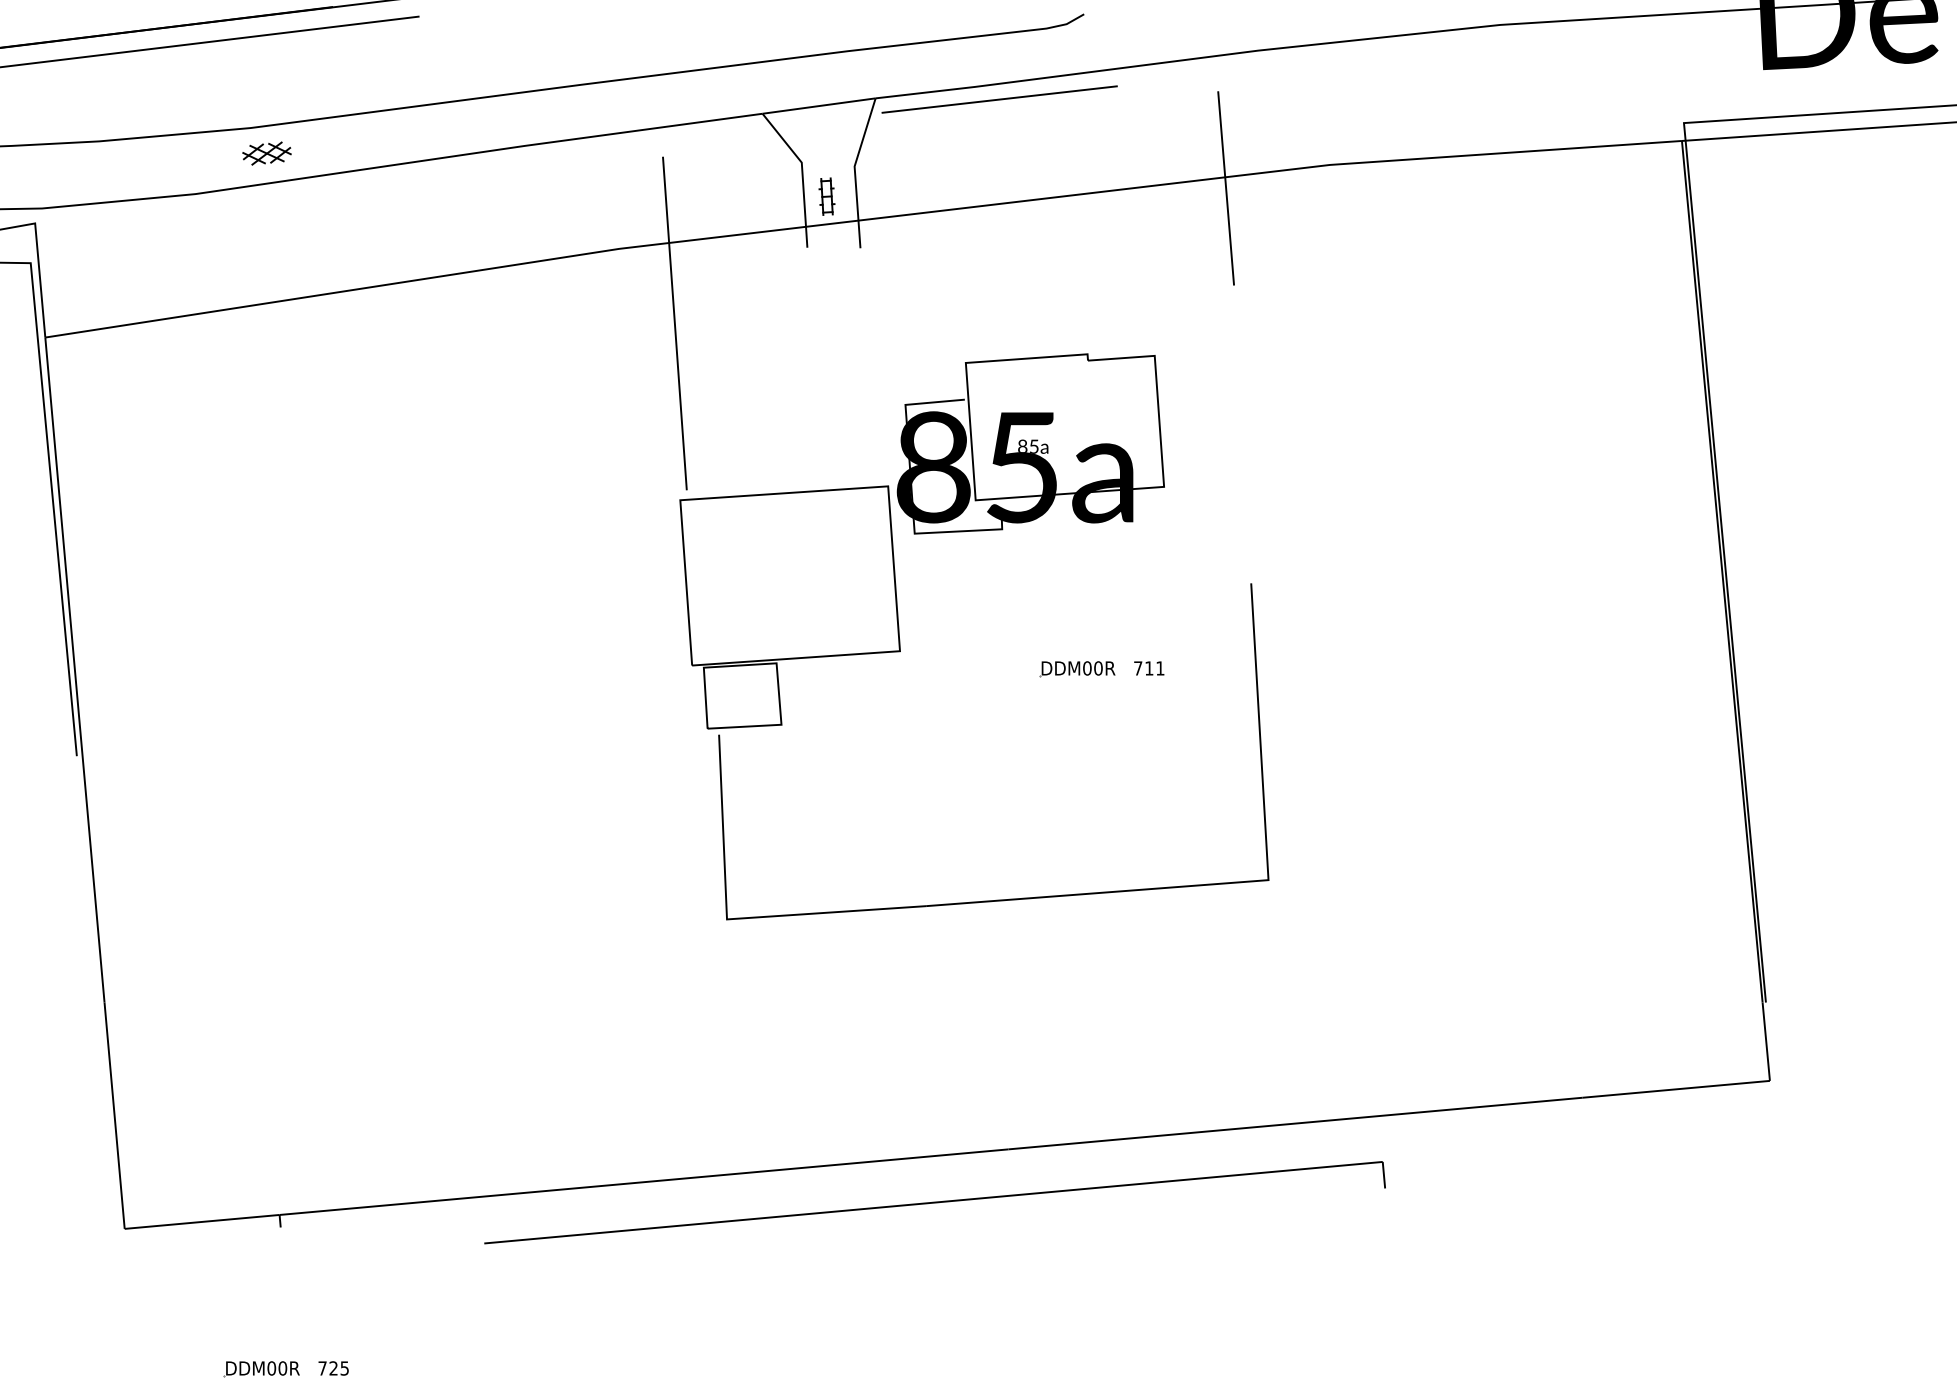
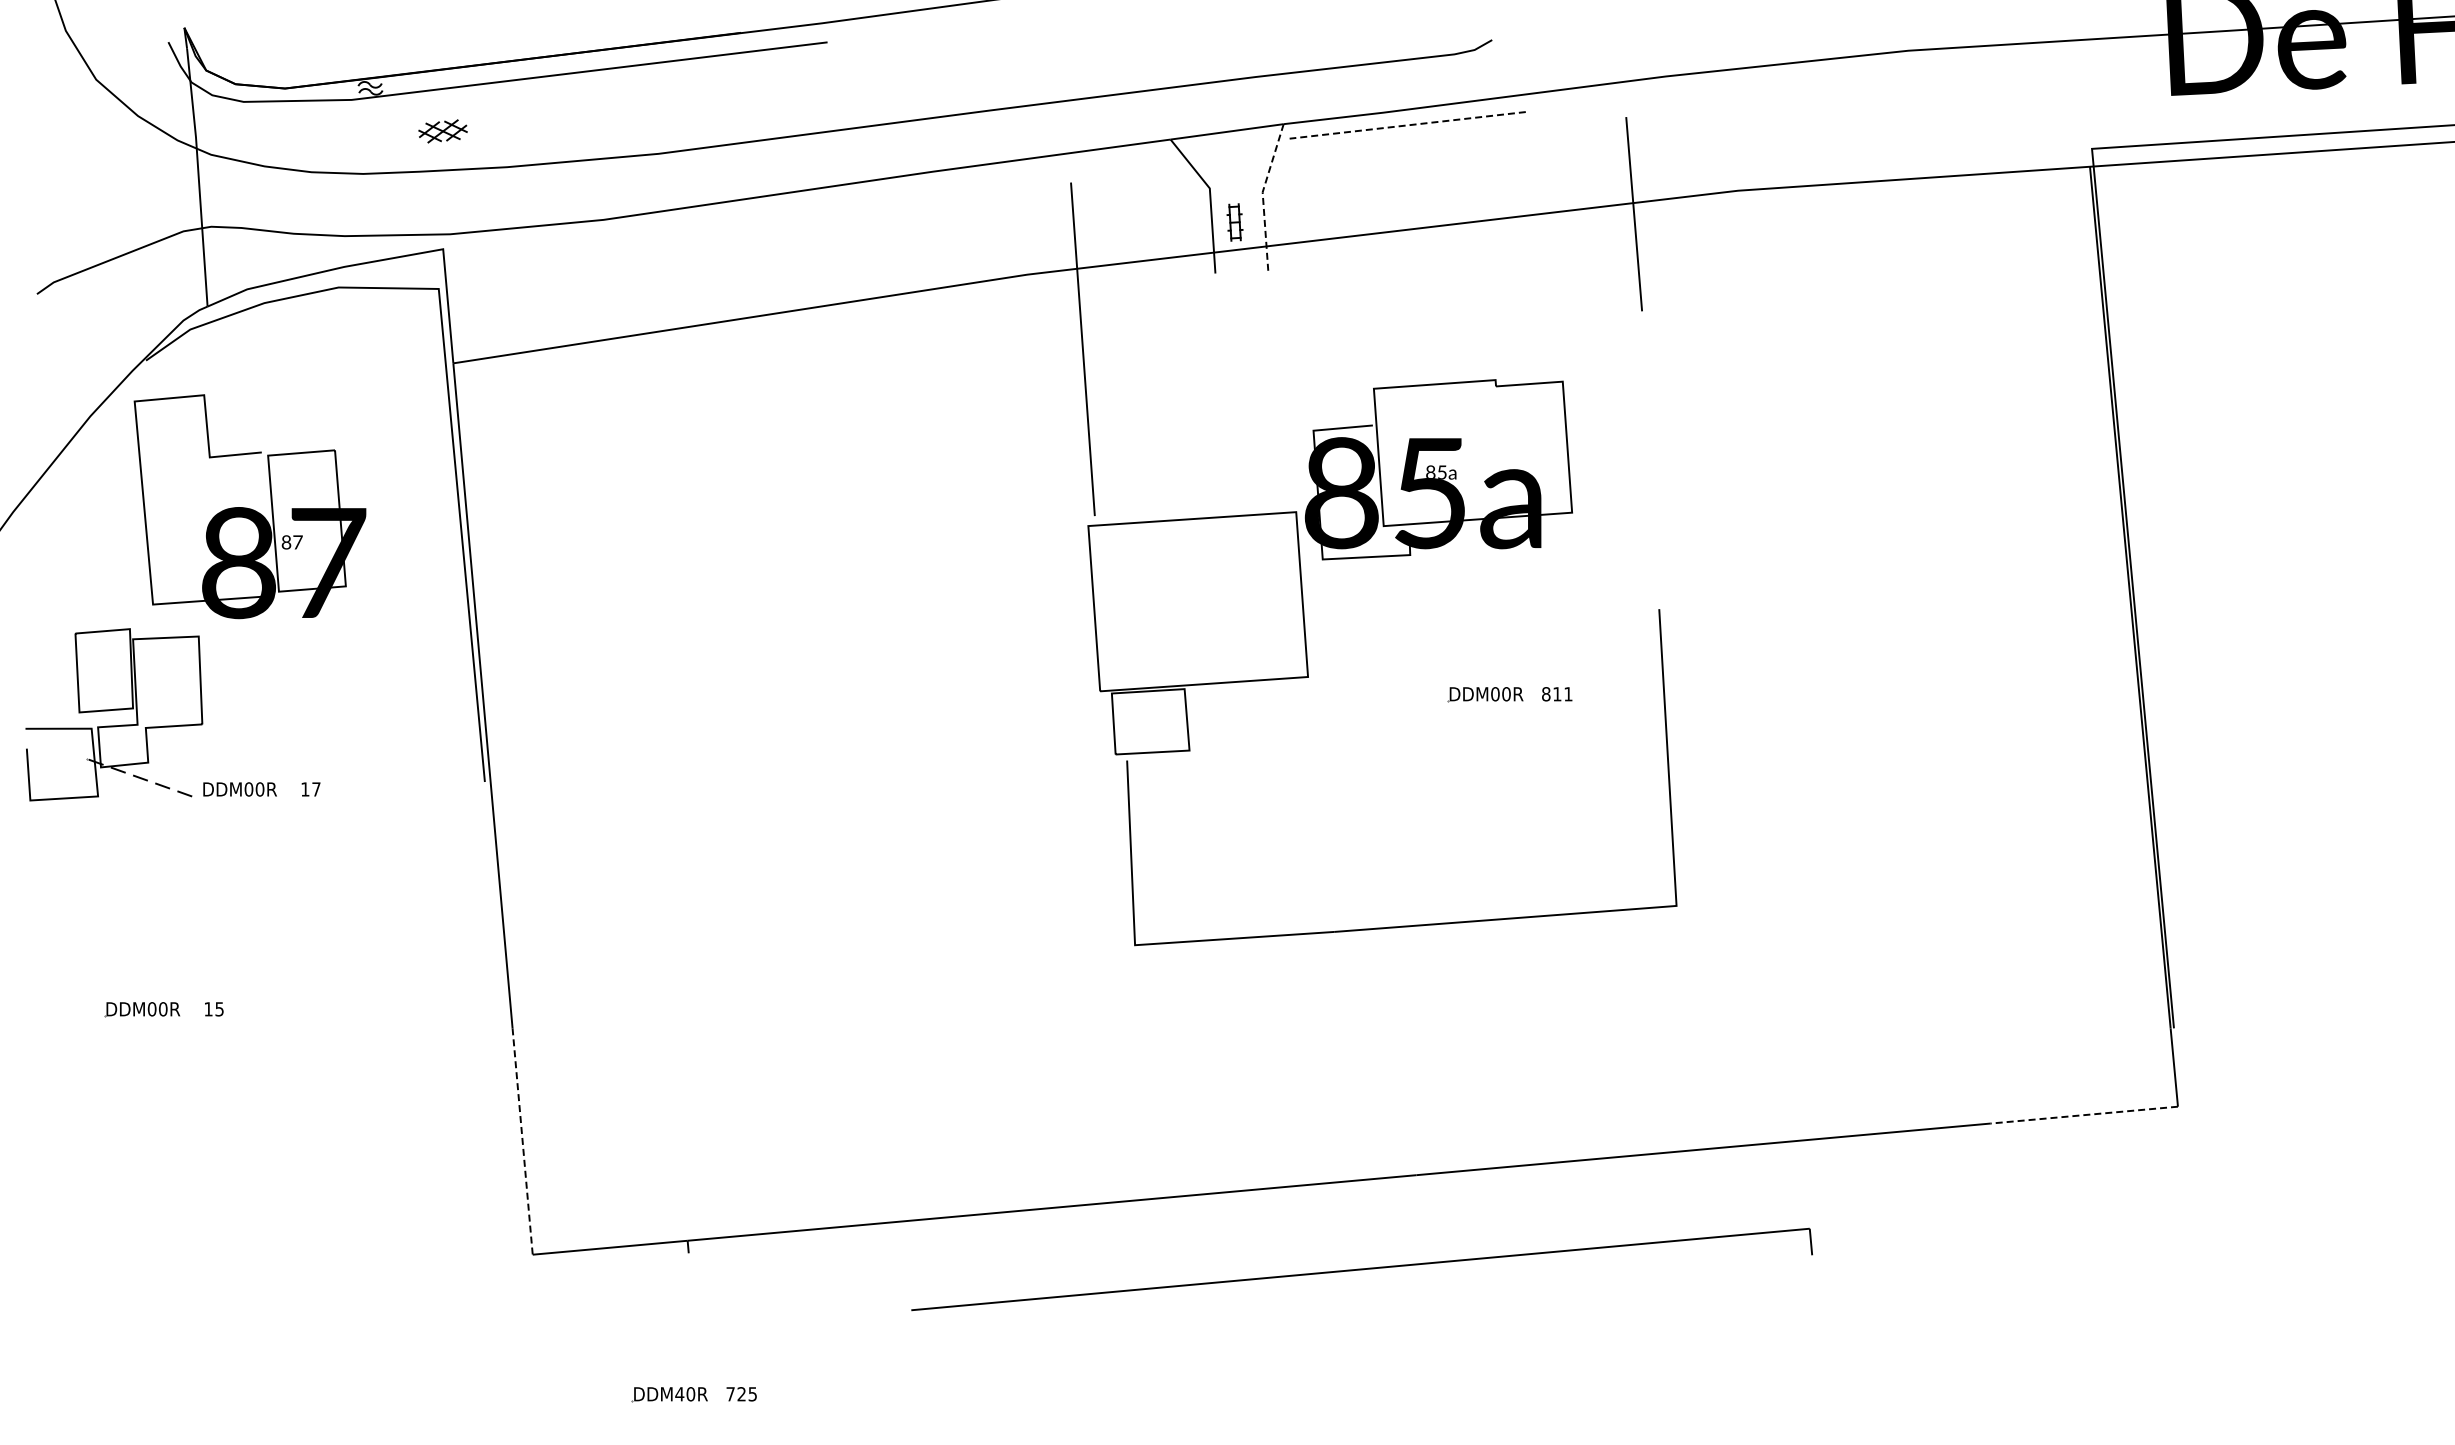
line: (999, 99) -> (1407, 125), solid -> dashed
part: (266, 153) -> (442, 131), moved
line: (855, 171) -> (1263, 197), solid -> dashed
text: (1138, 668) -> (1546, 694), 711 -> 811
line: (1675, 1089) -> (2083, 1115), solid -> dashed
line: (114, 1115) -> (522, 1141), solid -> dashed
part: (934, 1202) -> (1361, 1269), moved
text: (271, 1368) -> (679, 1394), DDM00R -> DDM40R

